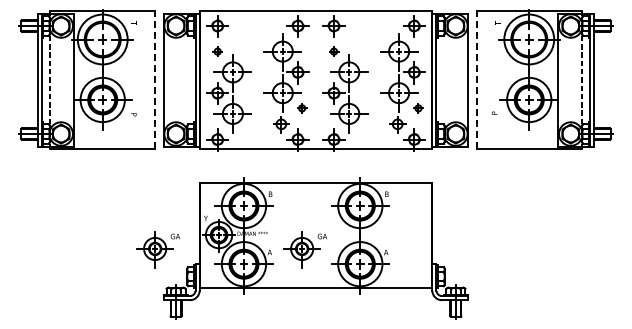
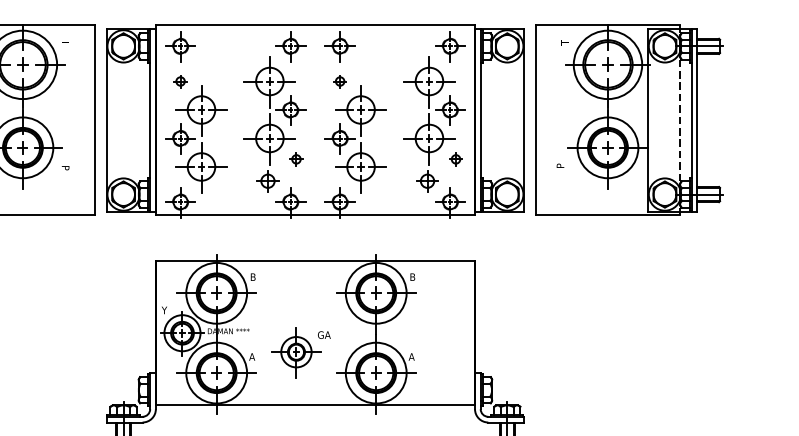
line: (155, 79) -> (95, 119), dashed -> solid
line: (476, 79) -> (535, 119), dashed -> solid
part: (157, 249) -> (98, 352), removed

